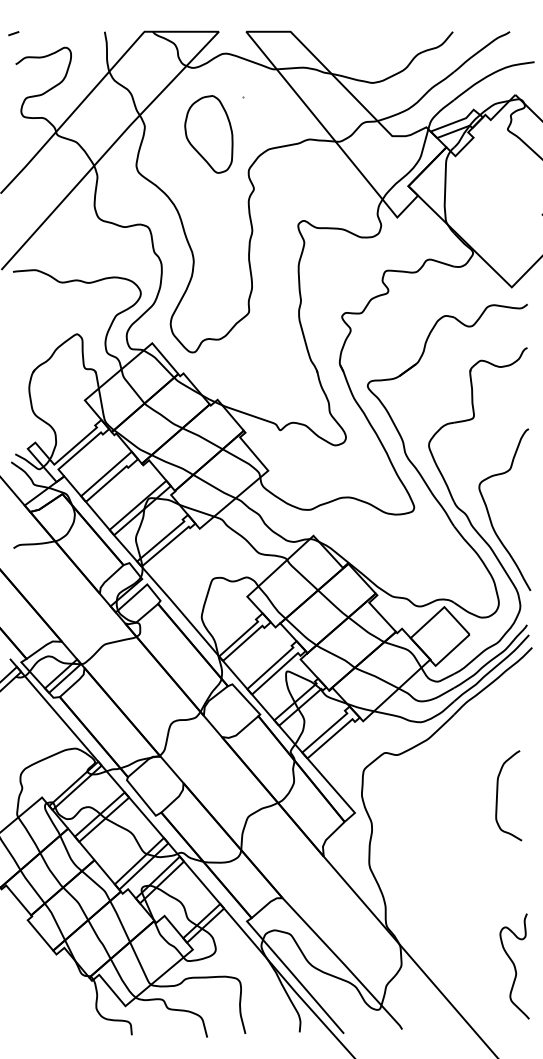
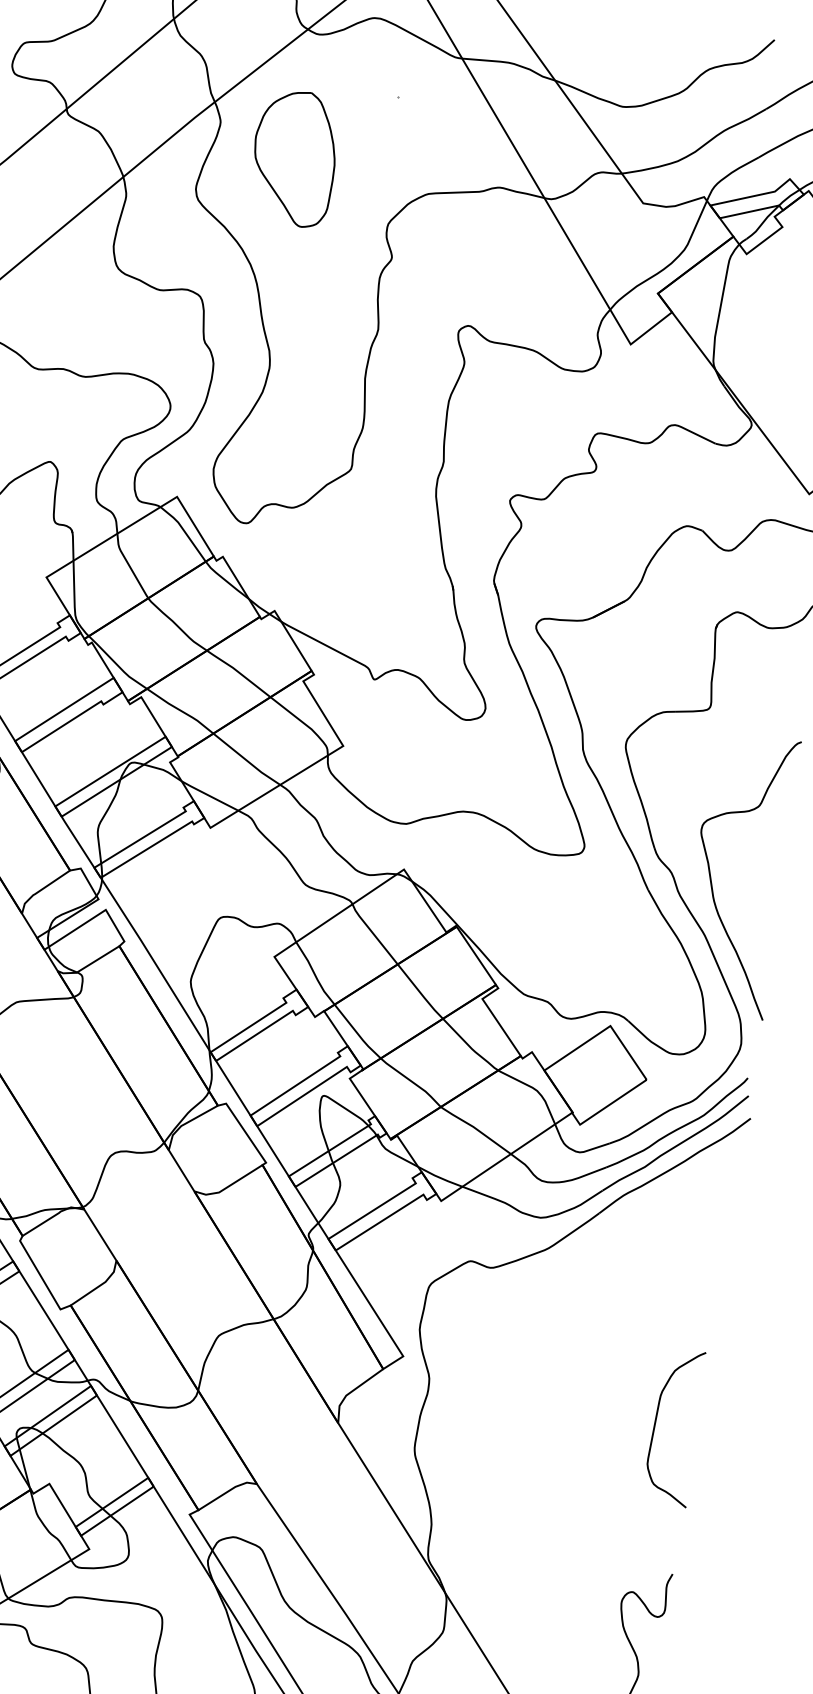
part: (208, 134) -> (293, 158), moved
curve: (498, 792) -> (658, 1418), moved

